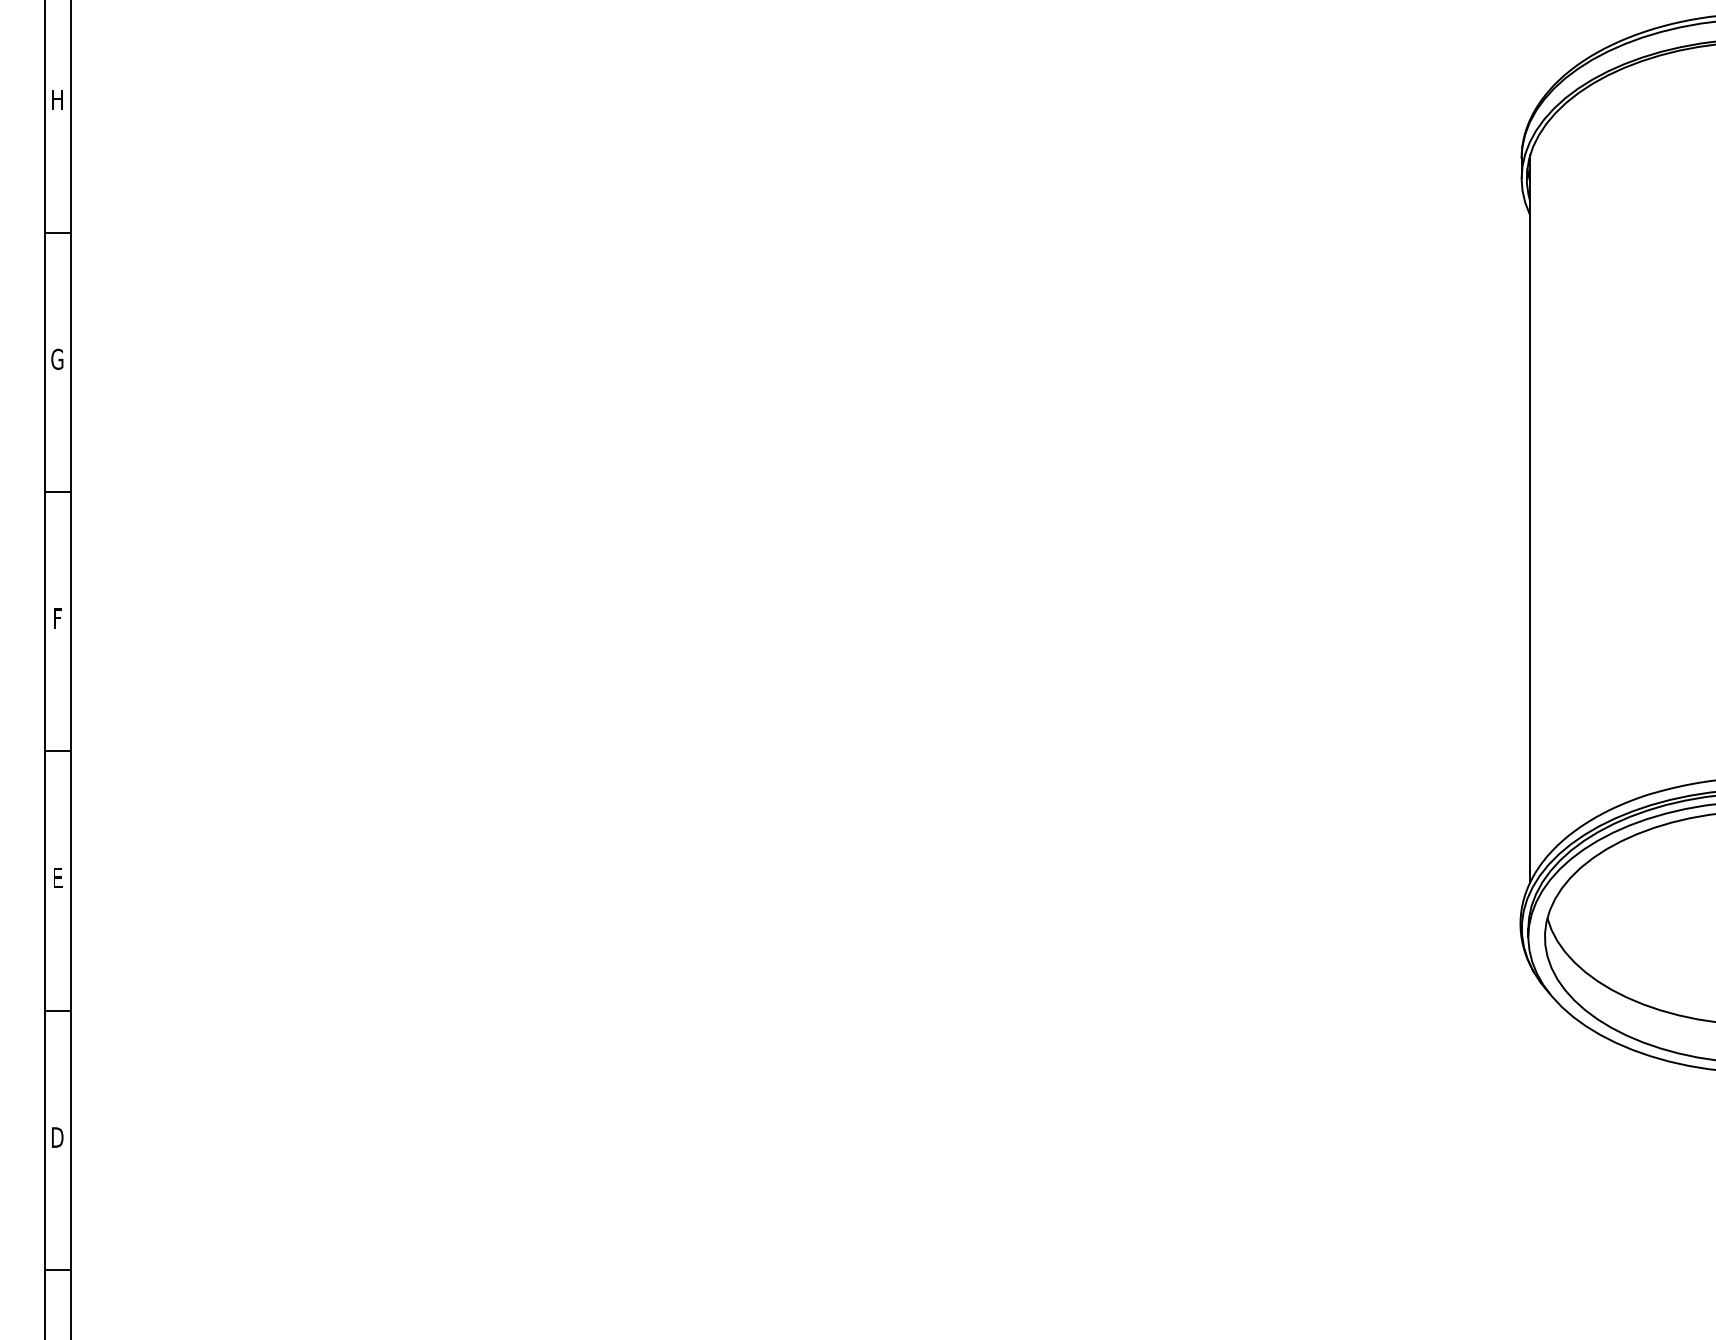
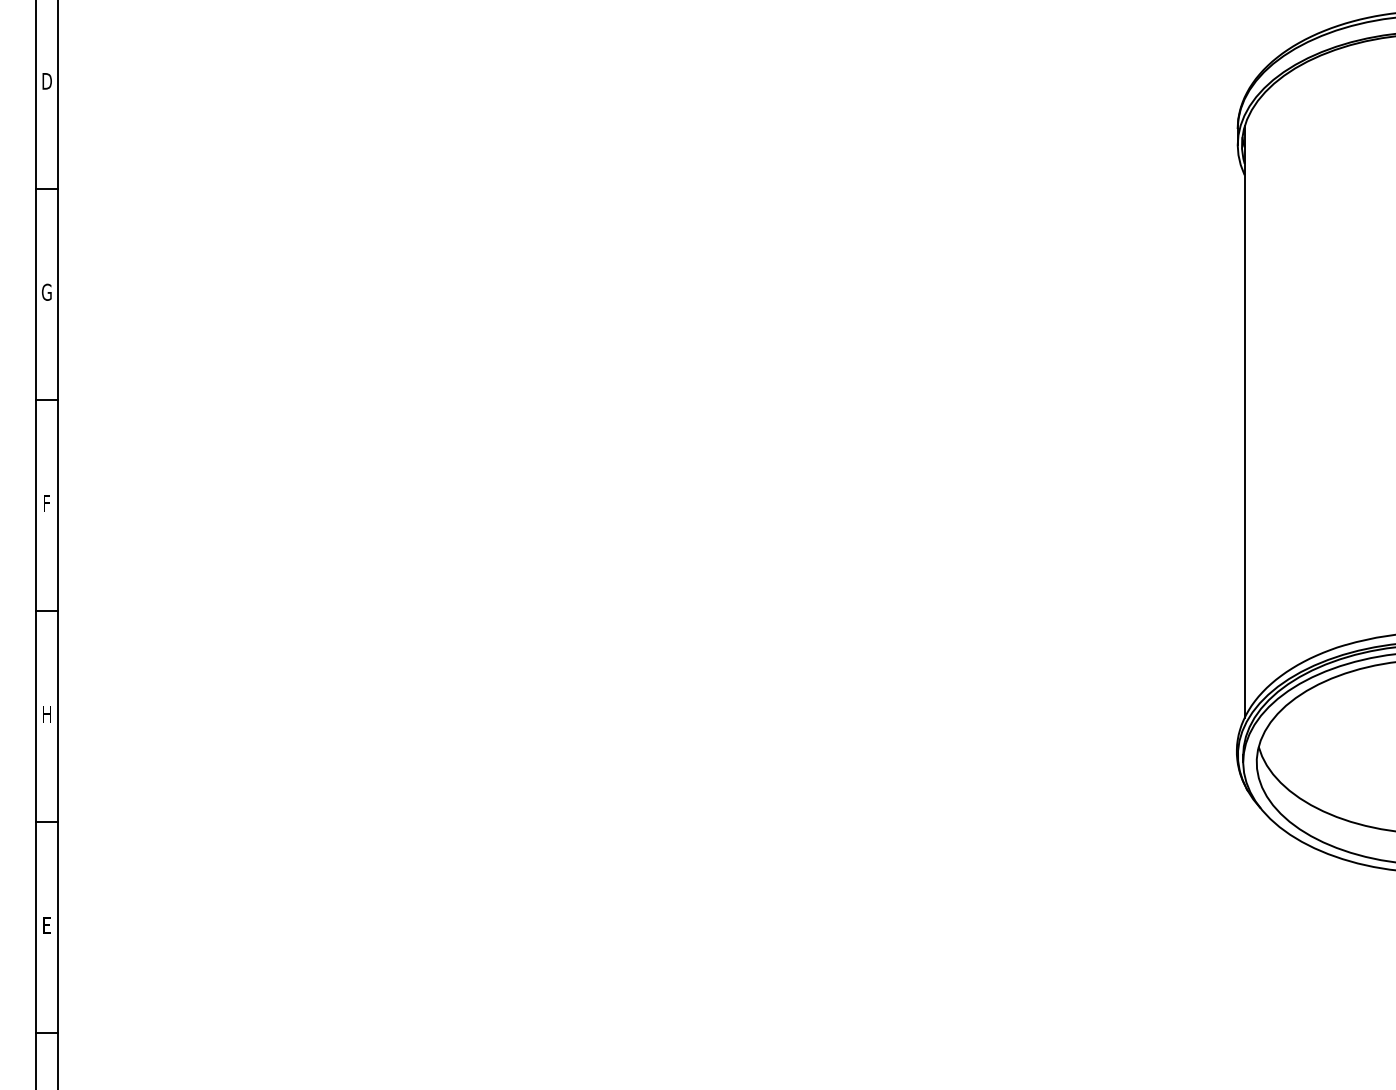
text: (56, 100) -> (46, 81), H -> D
text: (56, 878) -> (46, 714), E -> H
text: (56, 1136) -> (46, 924), D -> E

